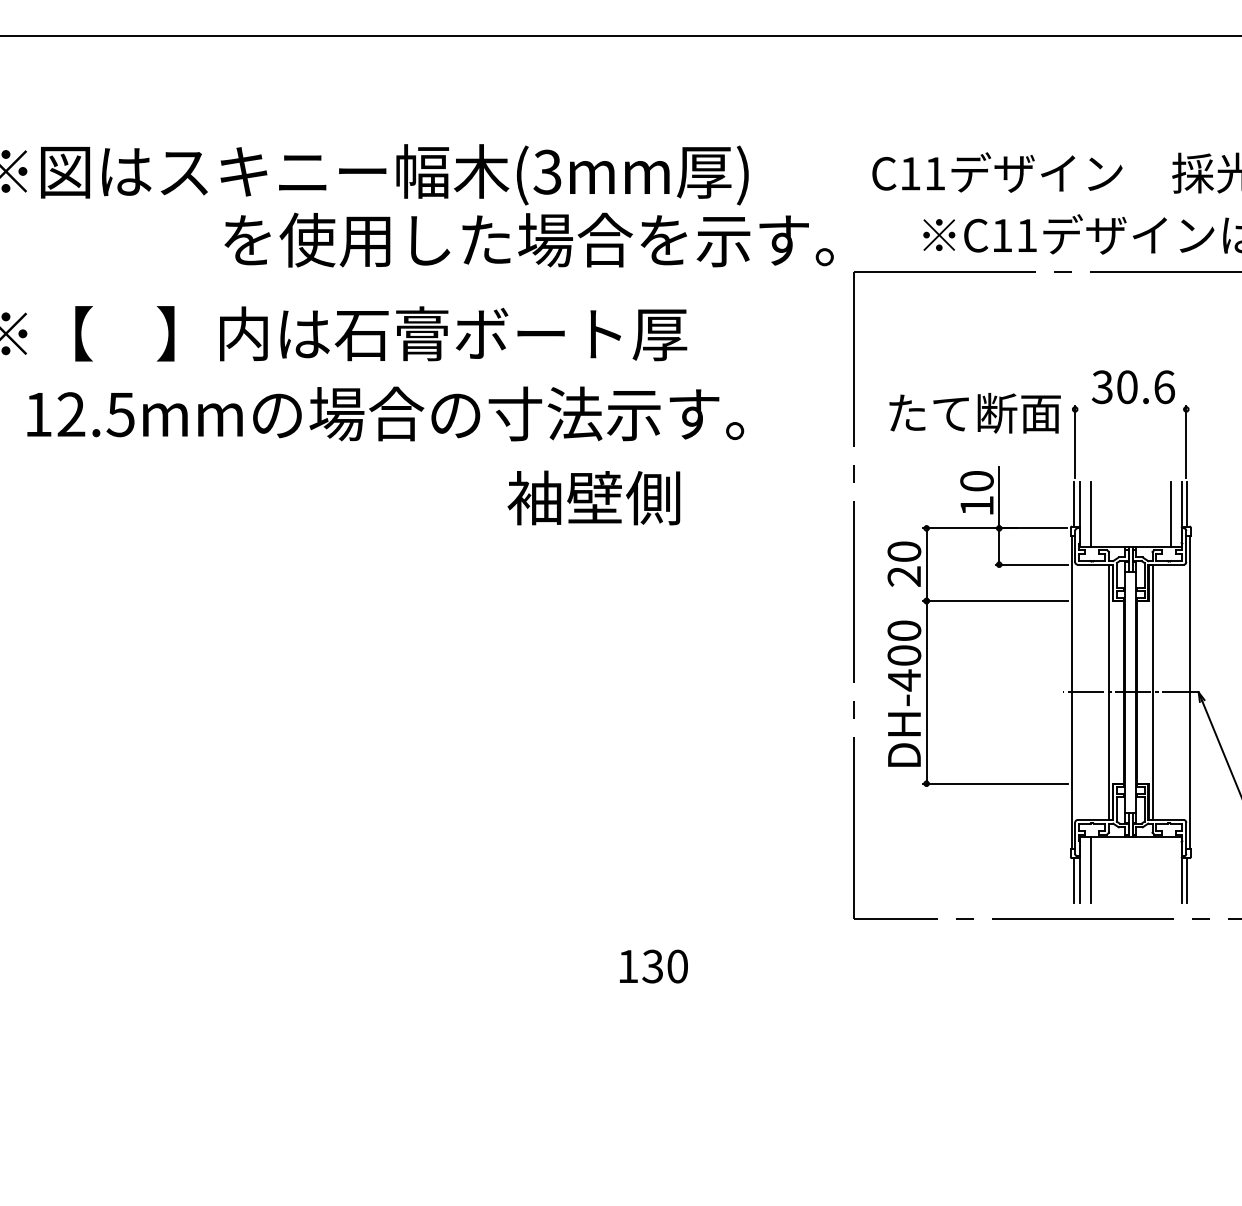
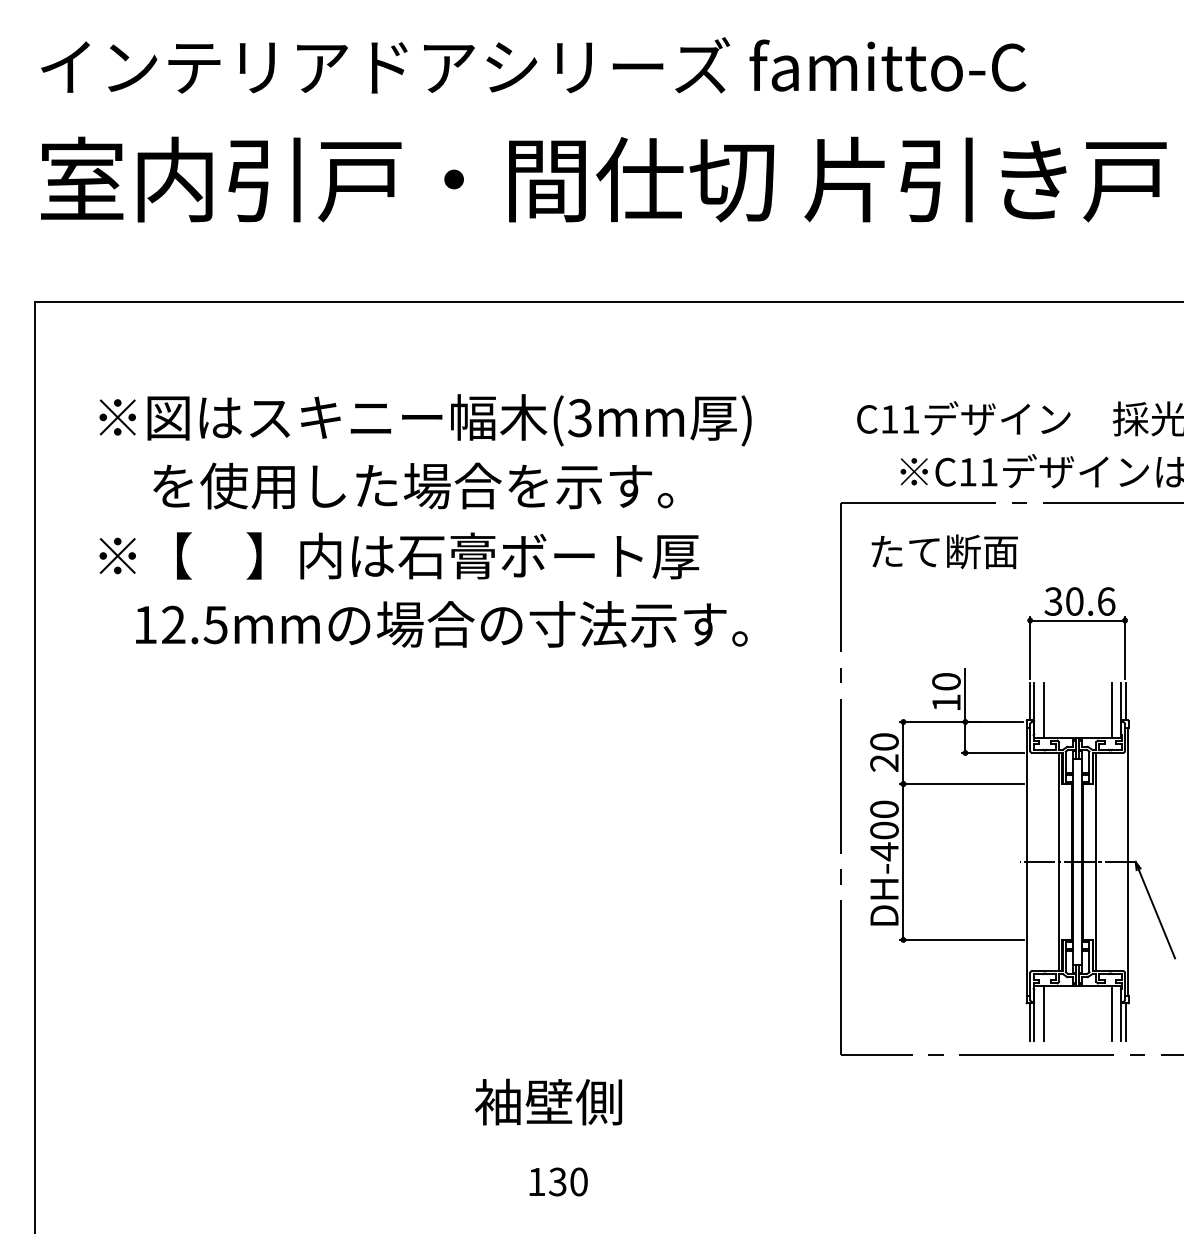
text: (529, 239) -> (413, 485), moved
line: (1130, 409) -> (1077, 620), added
text: (974, 412) -> (944, 551), moved
text: (593, 497) -> (548, 1101), moved
line: (1170, 869) -> (1111, 1013), added
text: (653, 966) -> (558, 1181), moved

